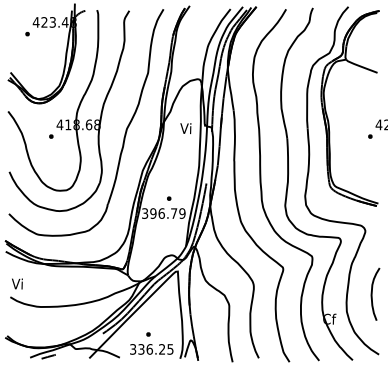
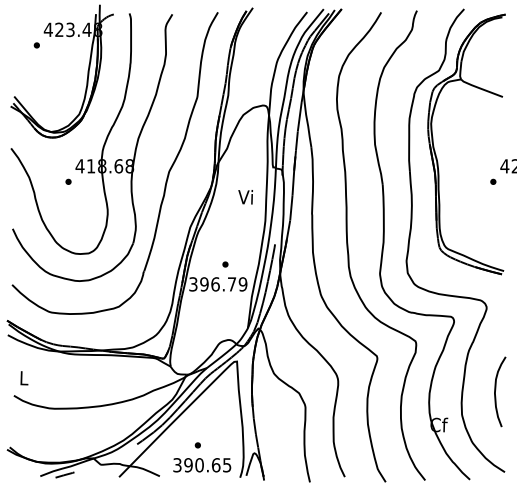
text: (185, 128) -> (245, 197), moved
text: (17, 283) -> (23, 377), Vi -> L
text: (151, 349) -> (202, 465), 336.25 -> 390.65

